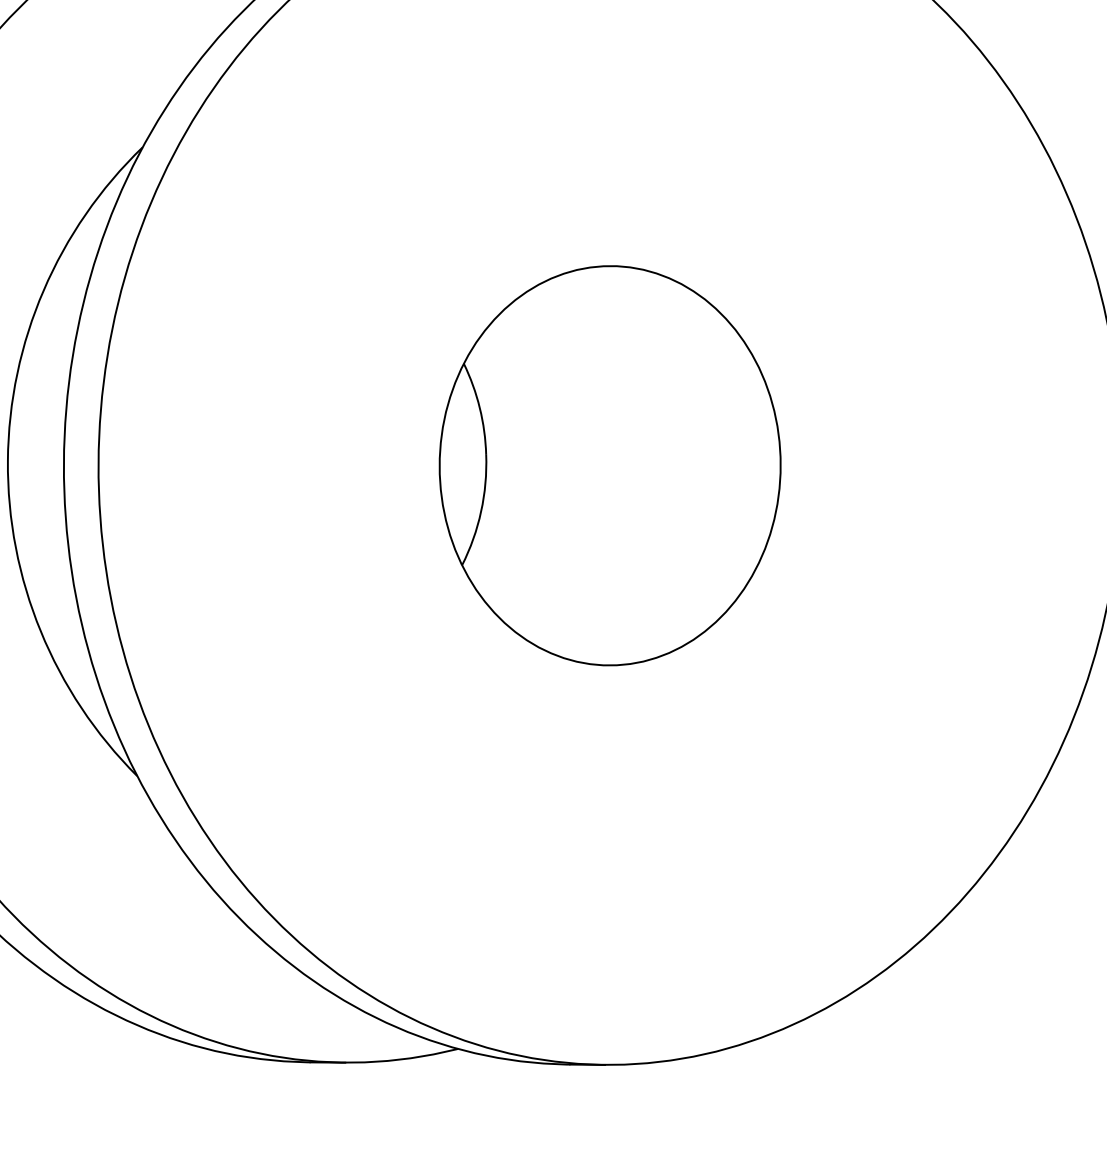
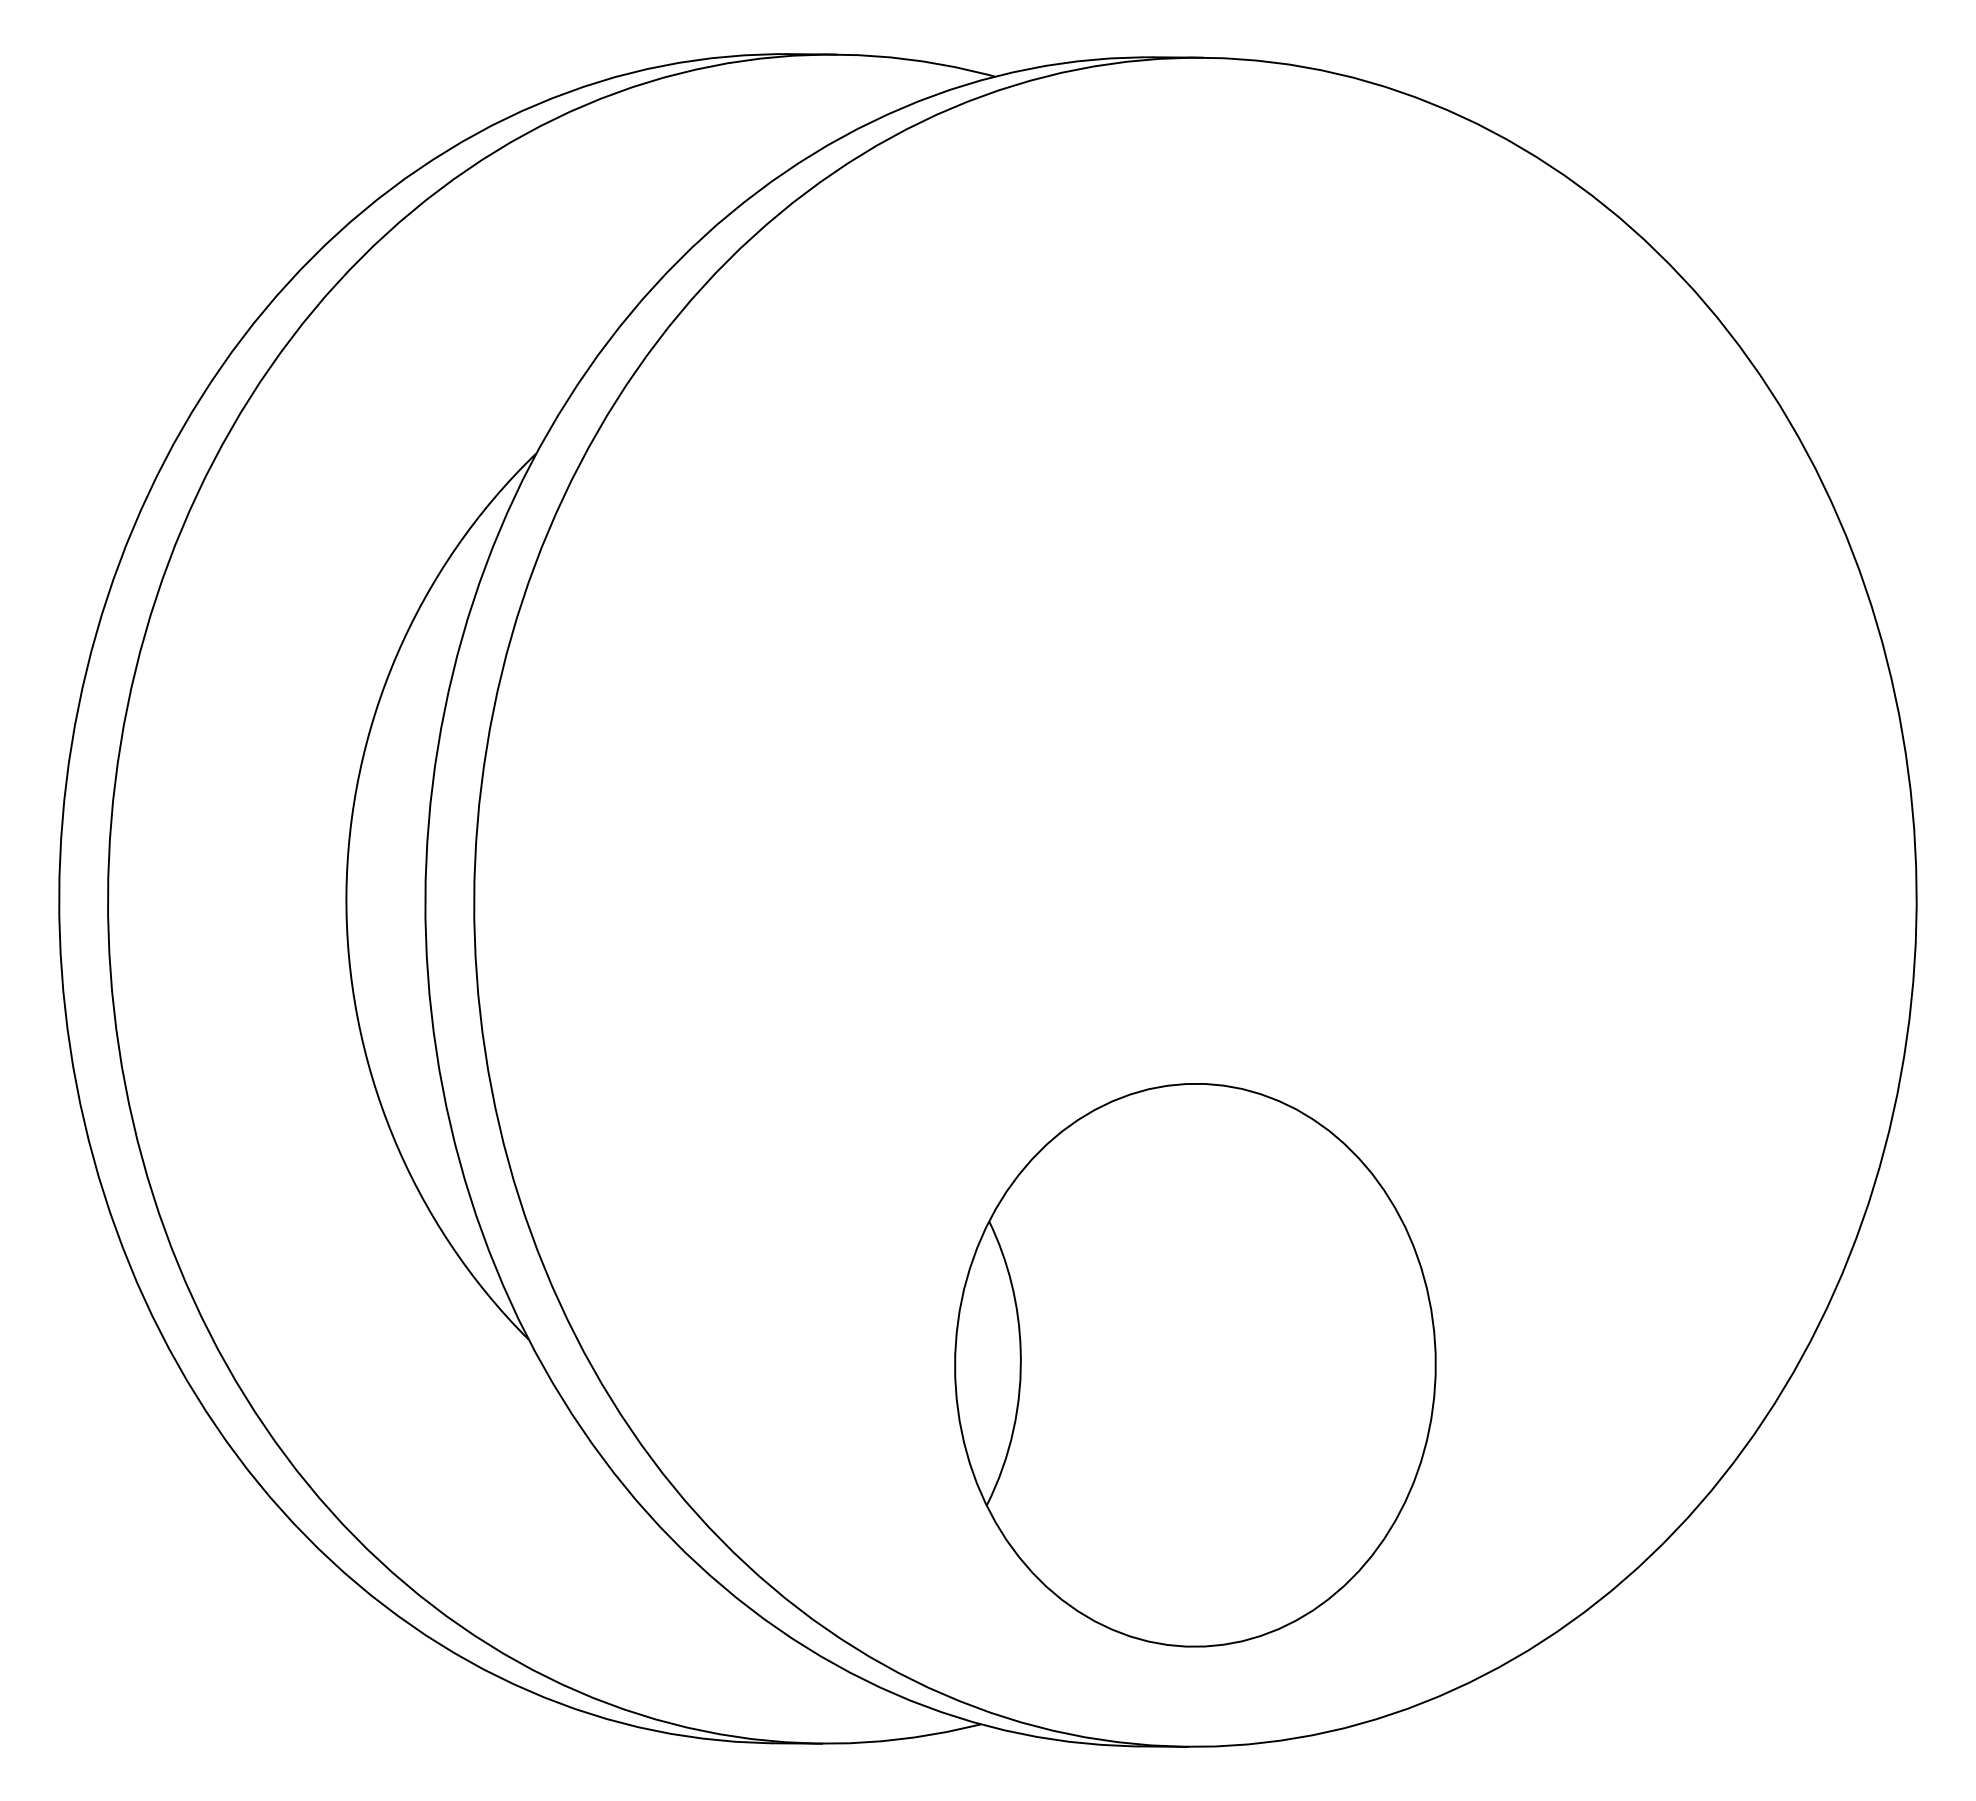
part: (610, 465) -> (1195, 1365), moved

